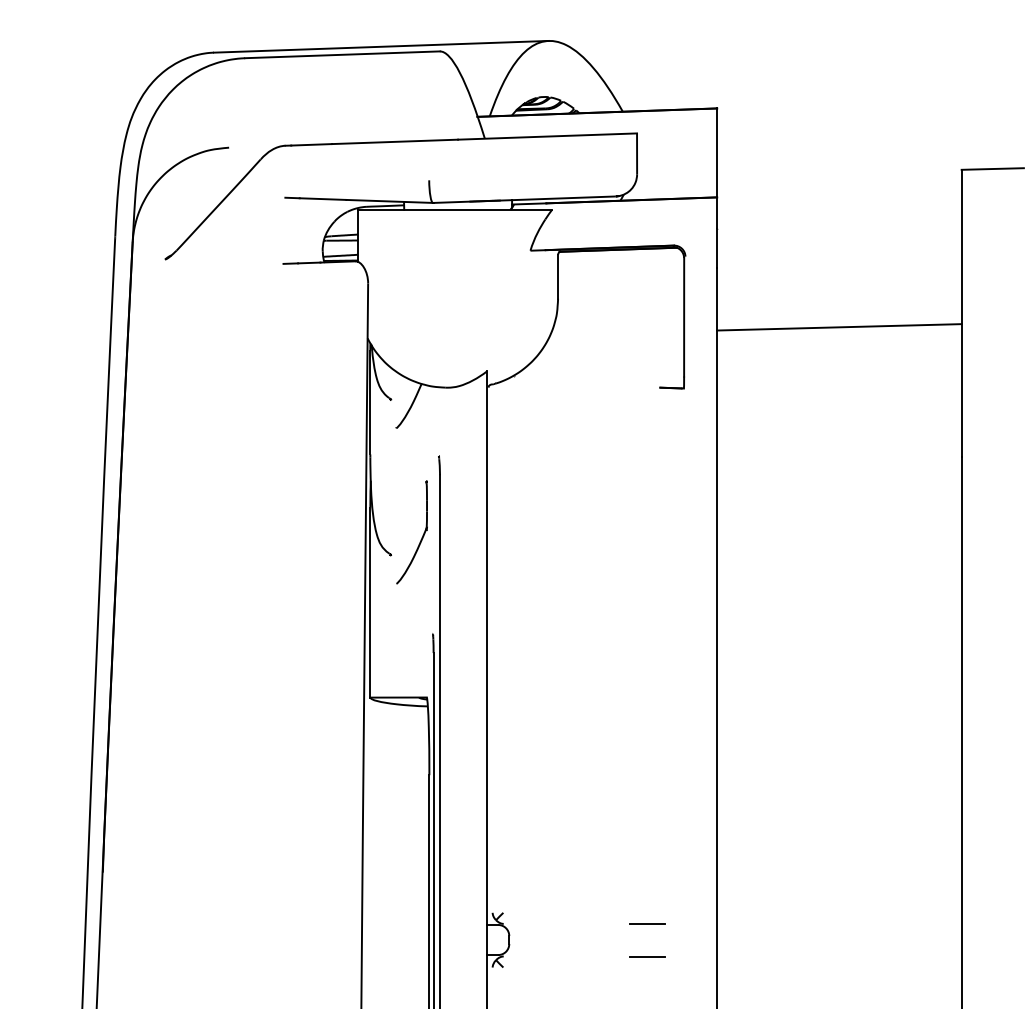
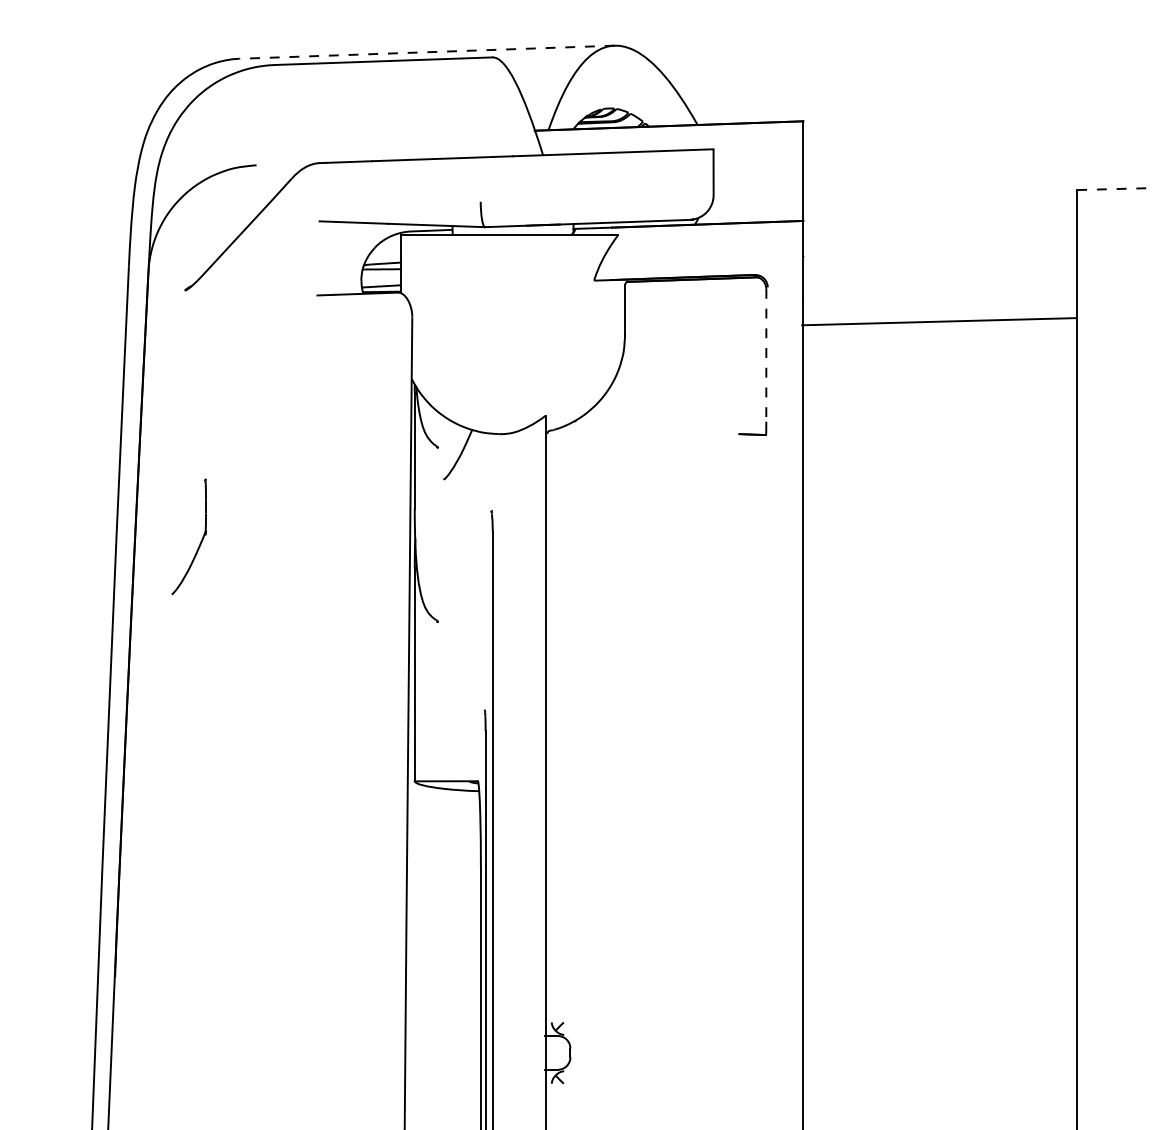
line: (380, 46) -> (426, 51), solid -> dashed
line: (993, 169) -> (1112, 189), solid -> dashed
line: (684, 317) -> (766, 355), solid -> dashed
line: (839, 327) -> (939, 321), moved
part: (421, 537) -> (199, 542), moved
line: (647, 923) -> (725, 1034), removed
line: (647, 956) -> (725, 1071), removed

